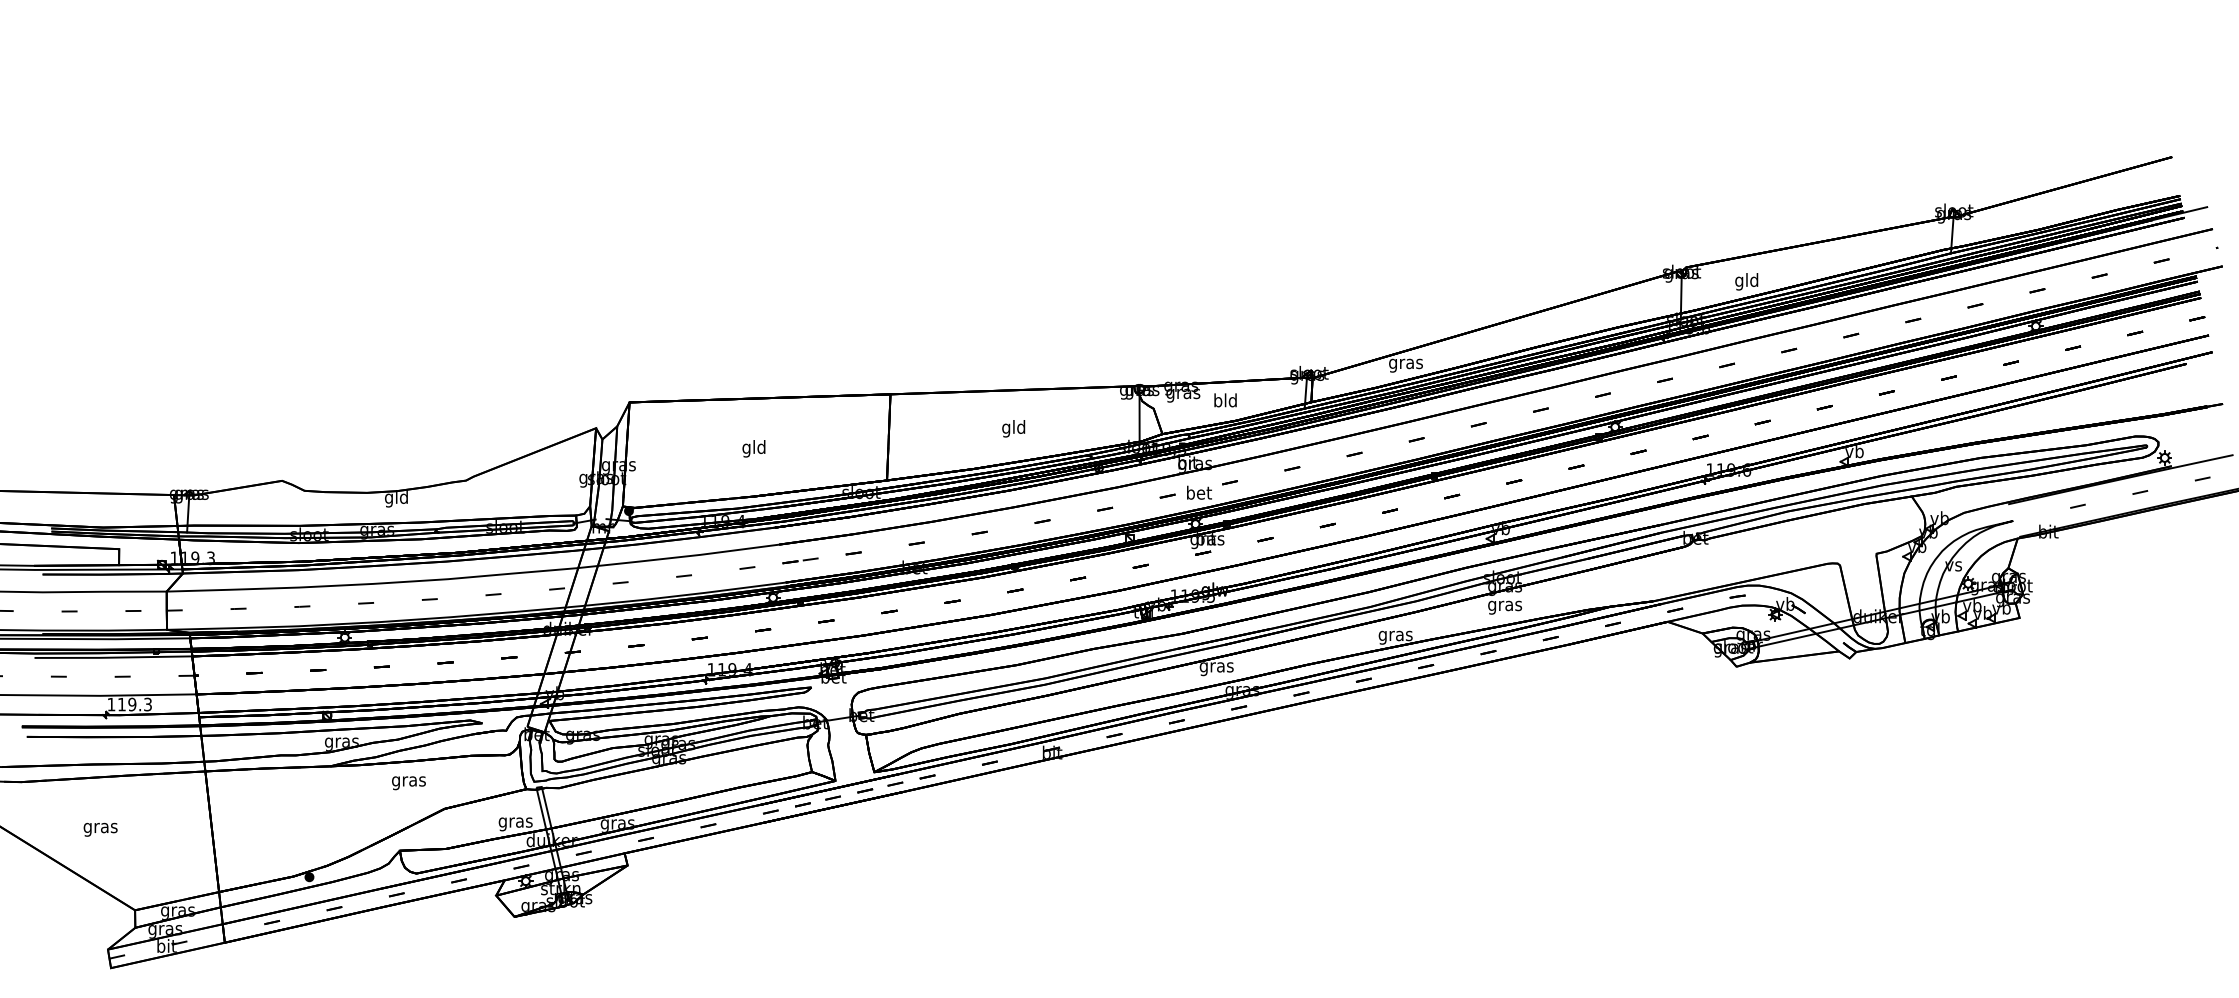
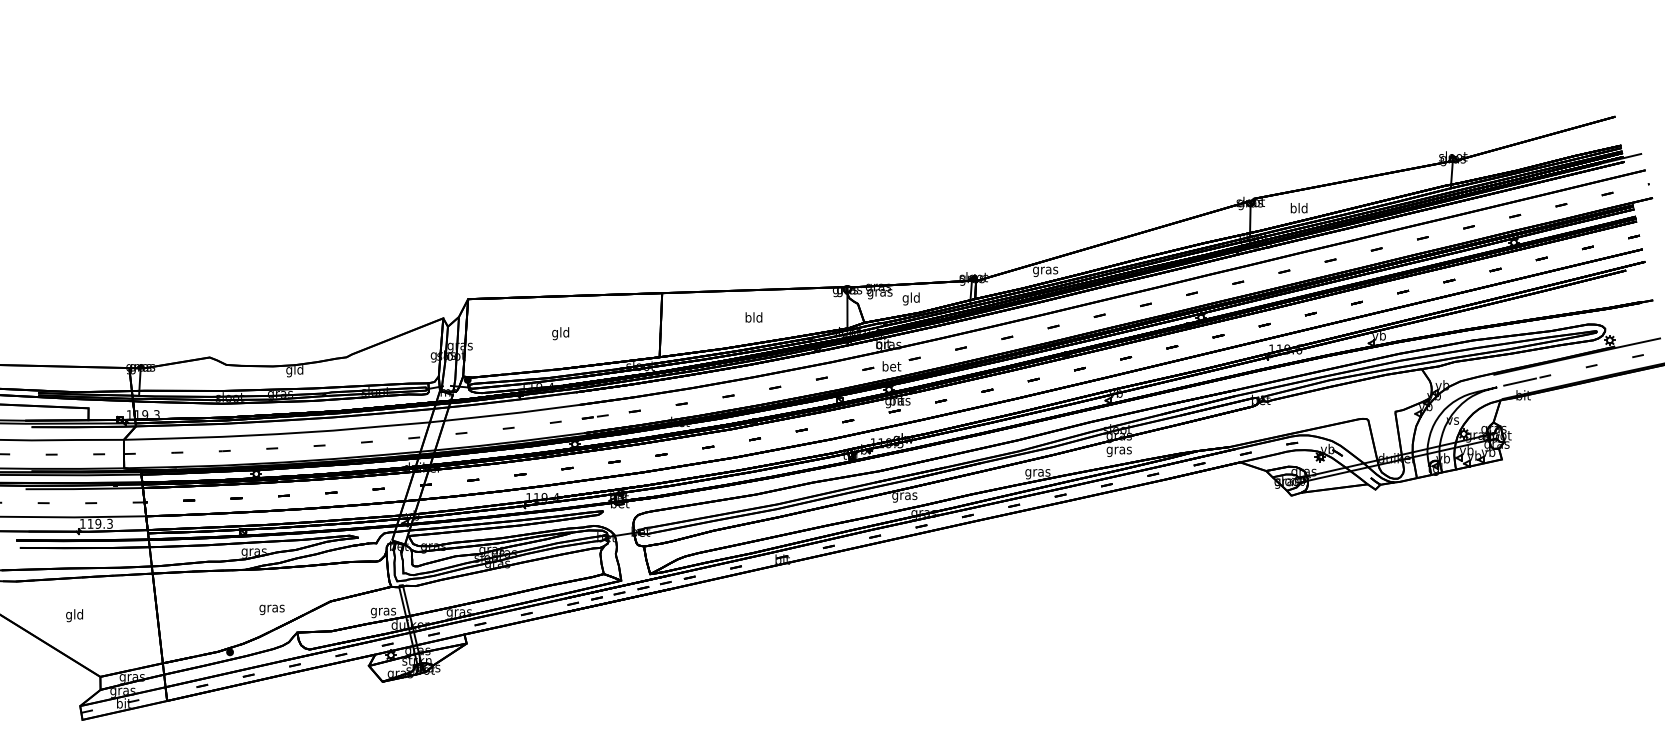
text: (1739, 281) -> (1293, 209), gld -> bld
text: (1217, 401) -> (905, 298), bld -> gld
text: (1006, 428) -> (748, 318), gld -> bld
line: (2043, 513) -> (1519, 381), added
text: (408, 783) -> (271, 610), moved
text: (100, 827) -> (74, 615), gras -> gld

